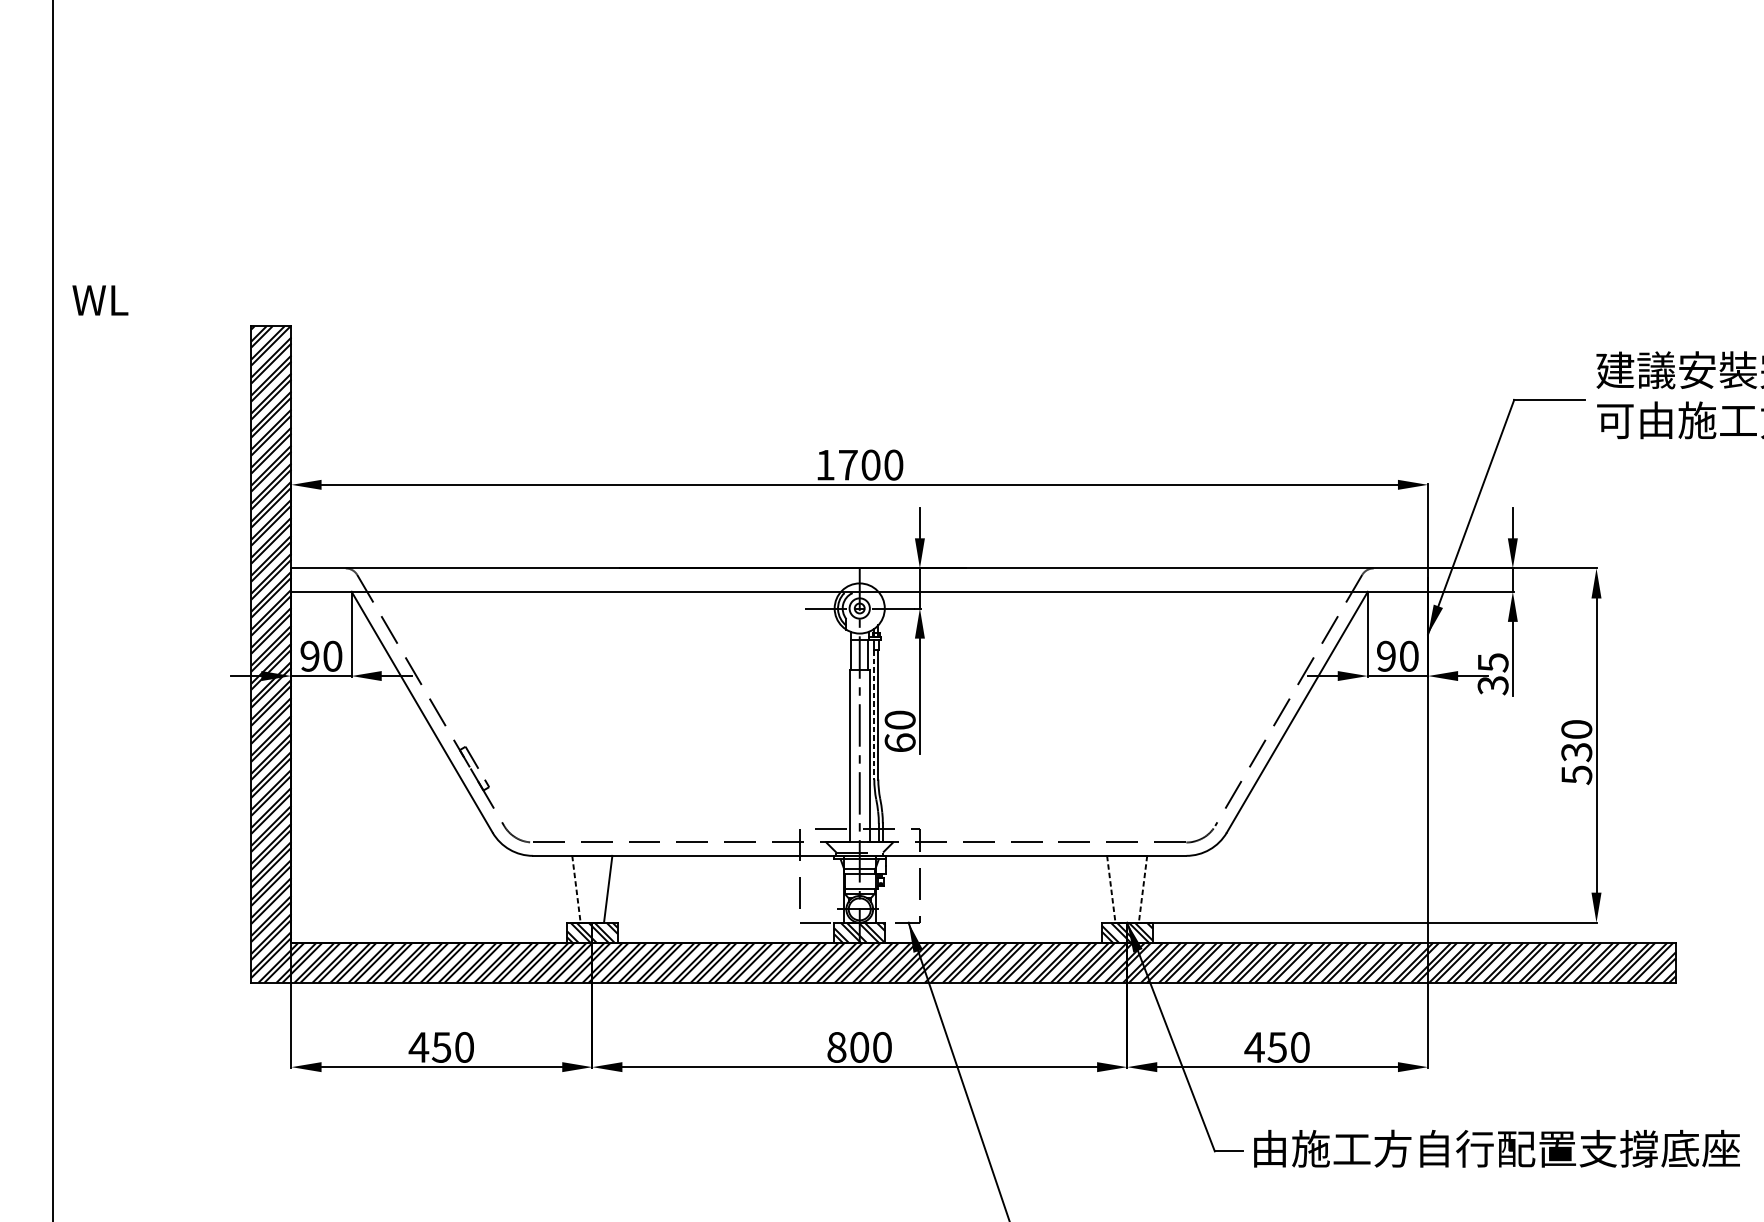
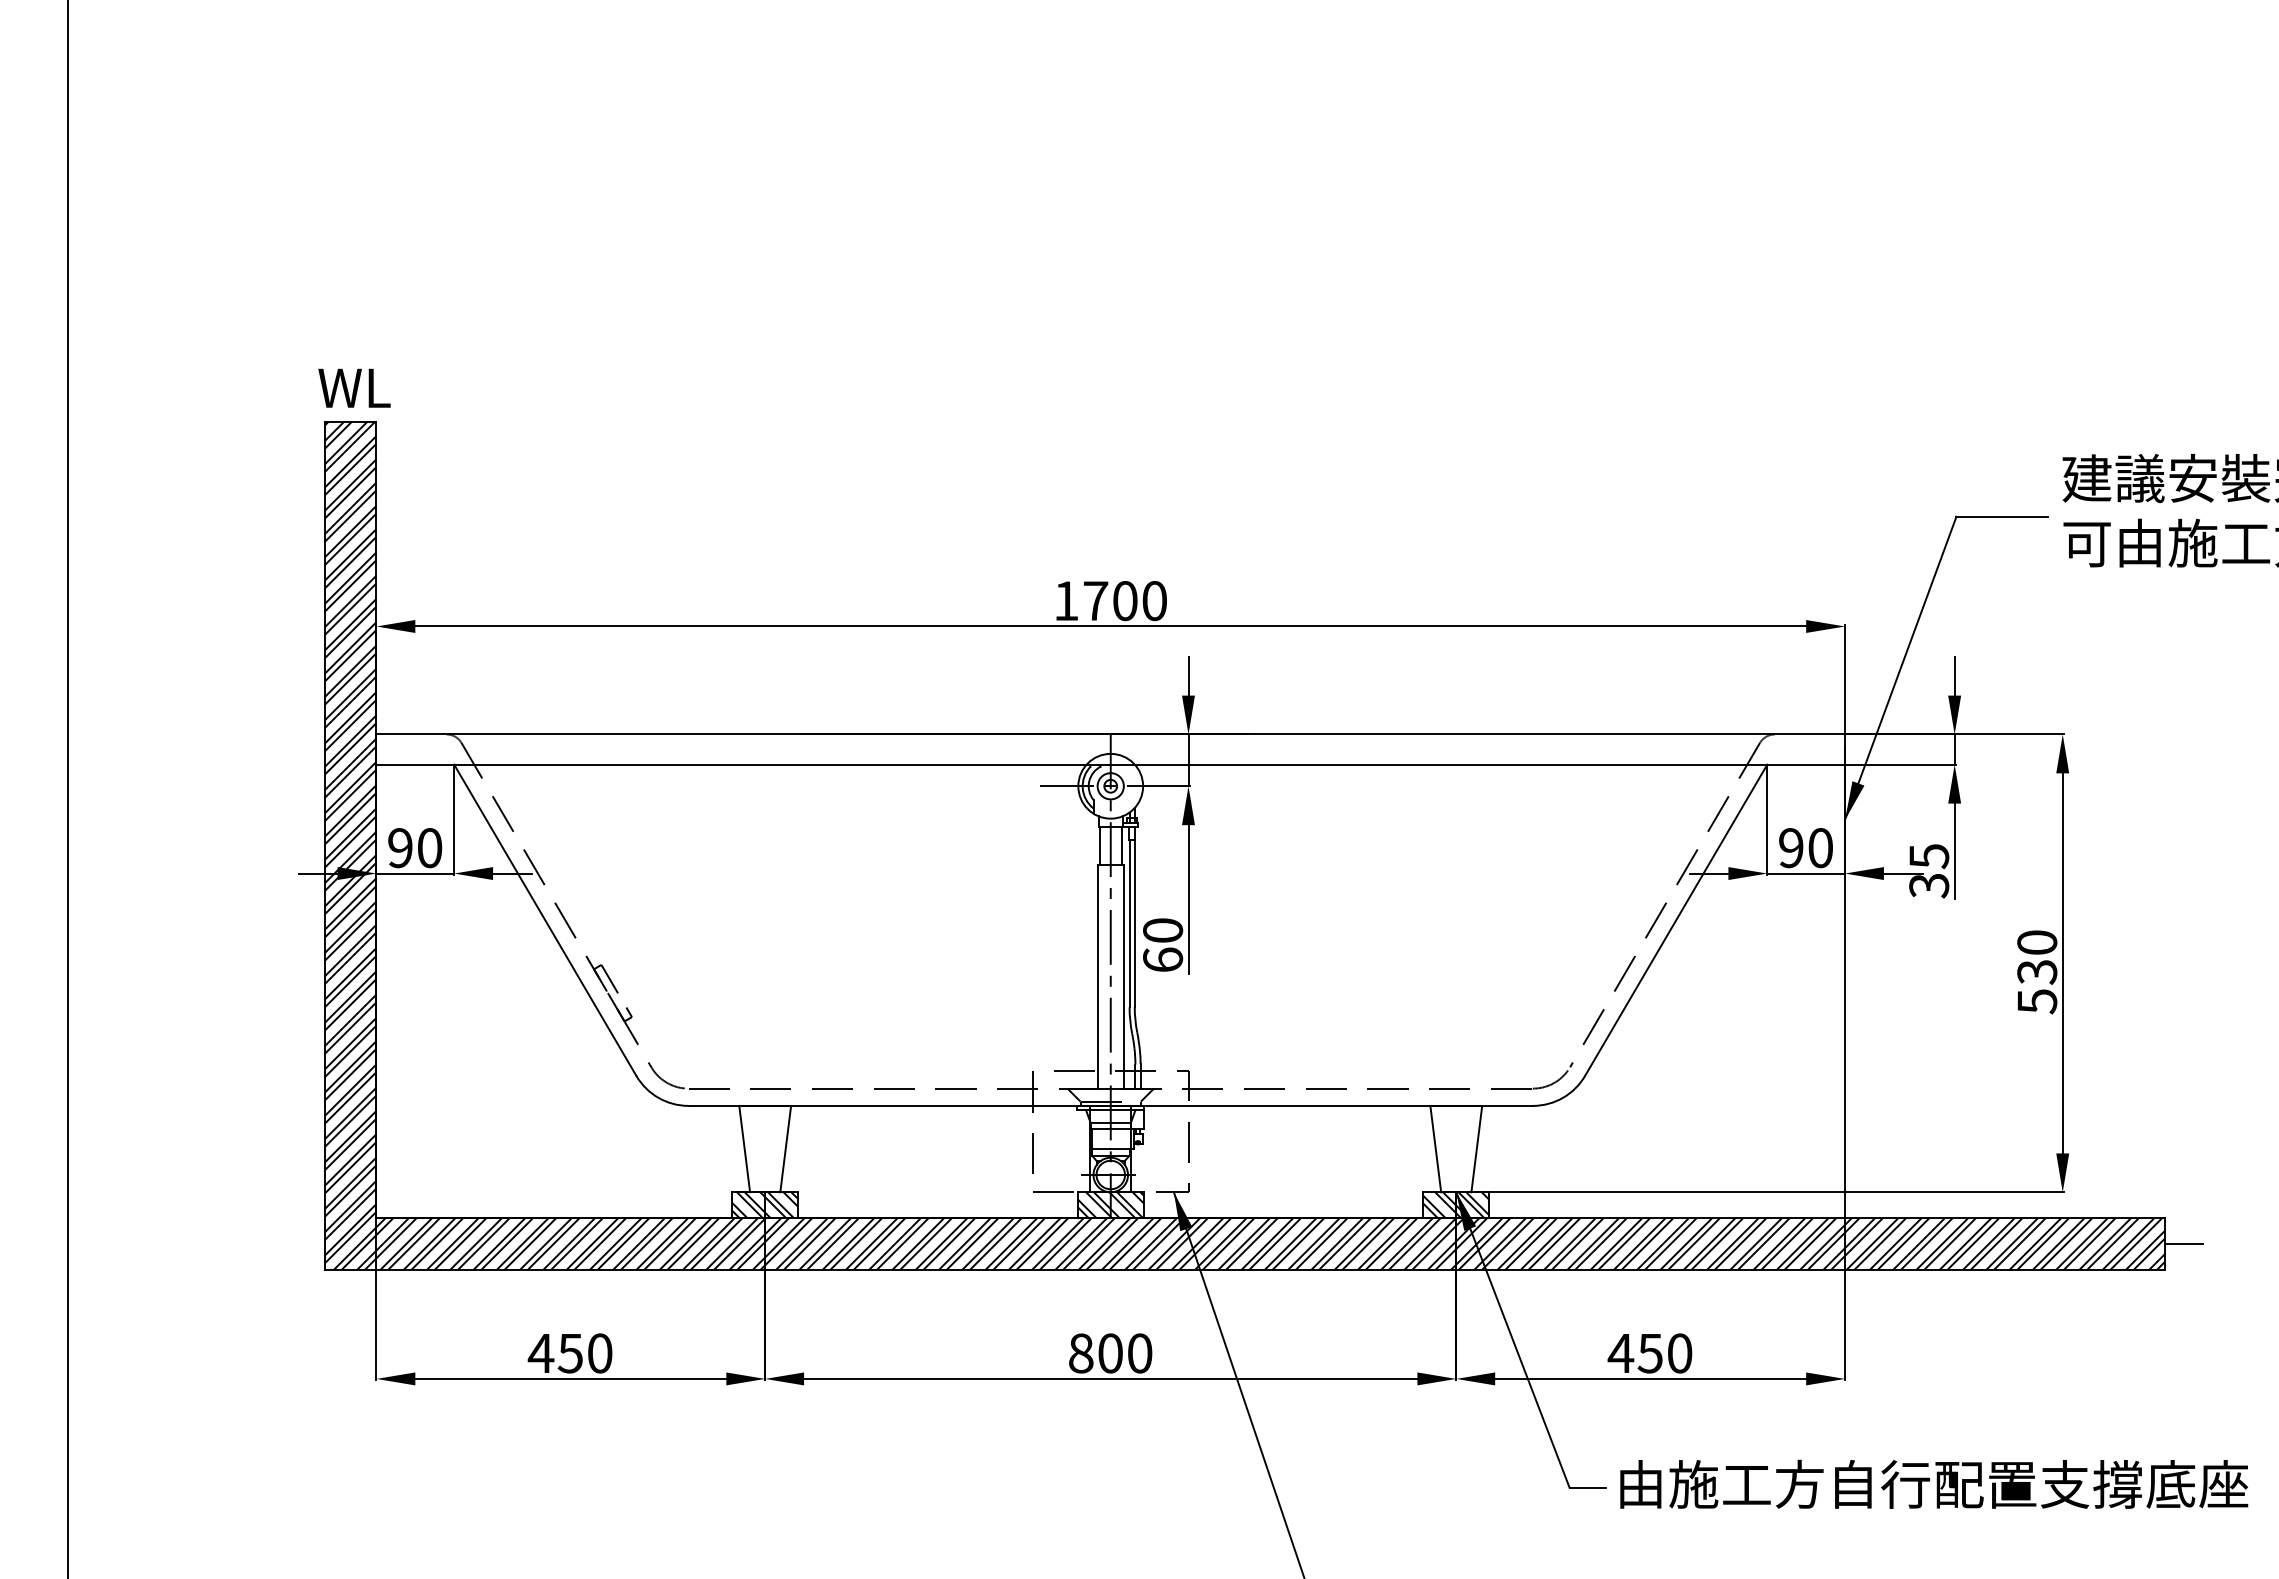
text: (100, 299) -> (354, 387), moved
line: (874, 714) -> (1129, 923), dashed -> solid
line: (576, 889) -> (744, 1149), dashed -> solid
line: (1111, 889) -> (1435, 1149), dashed -> solid
line: (1142, 889) -> (1476, 1149), dashed -> solid
line: (1689, 963) -> (2183, 1244), added

